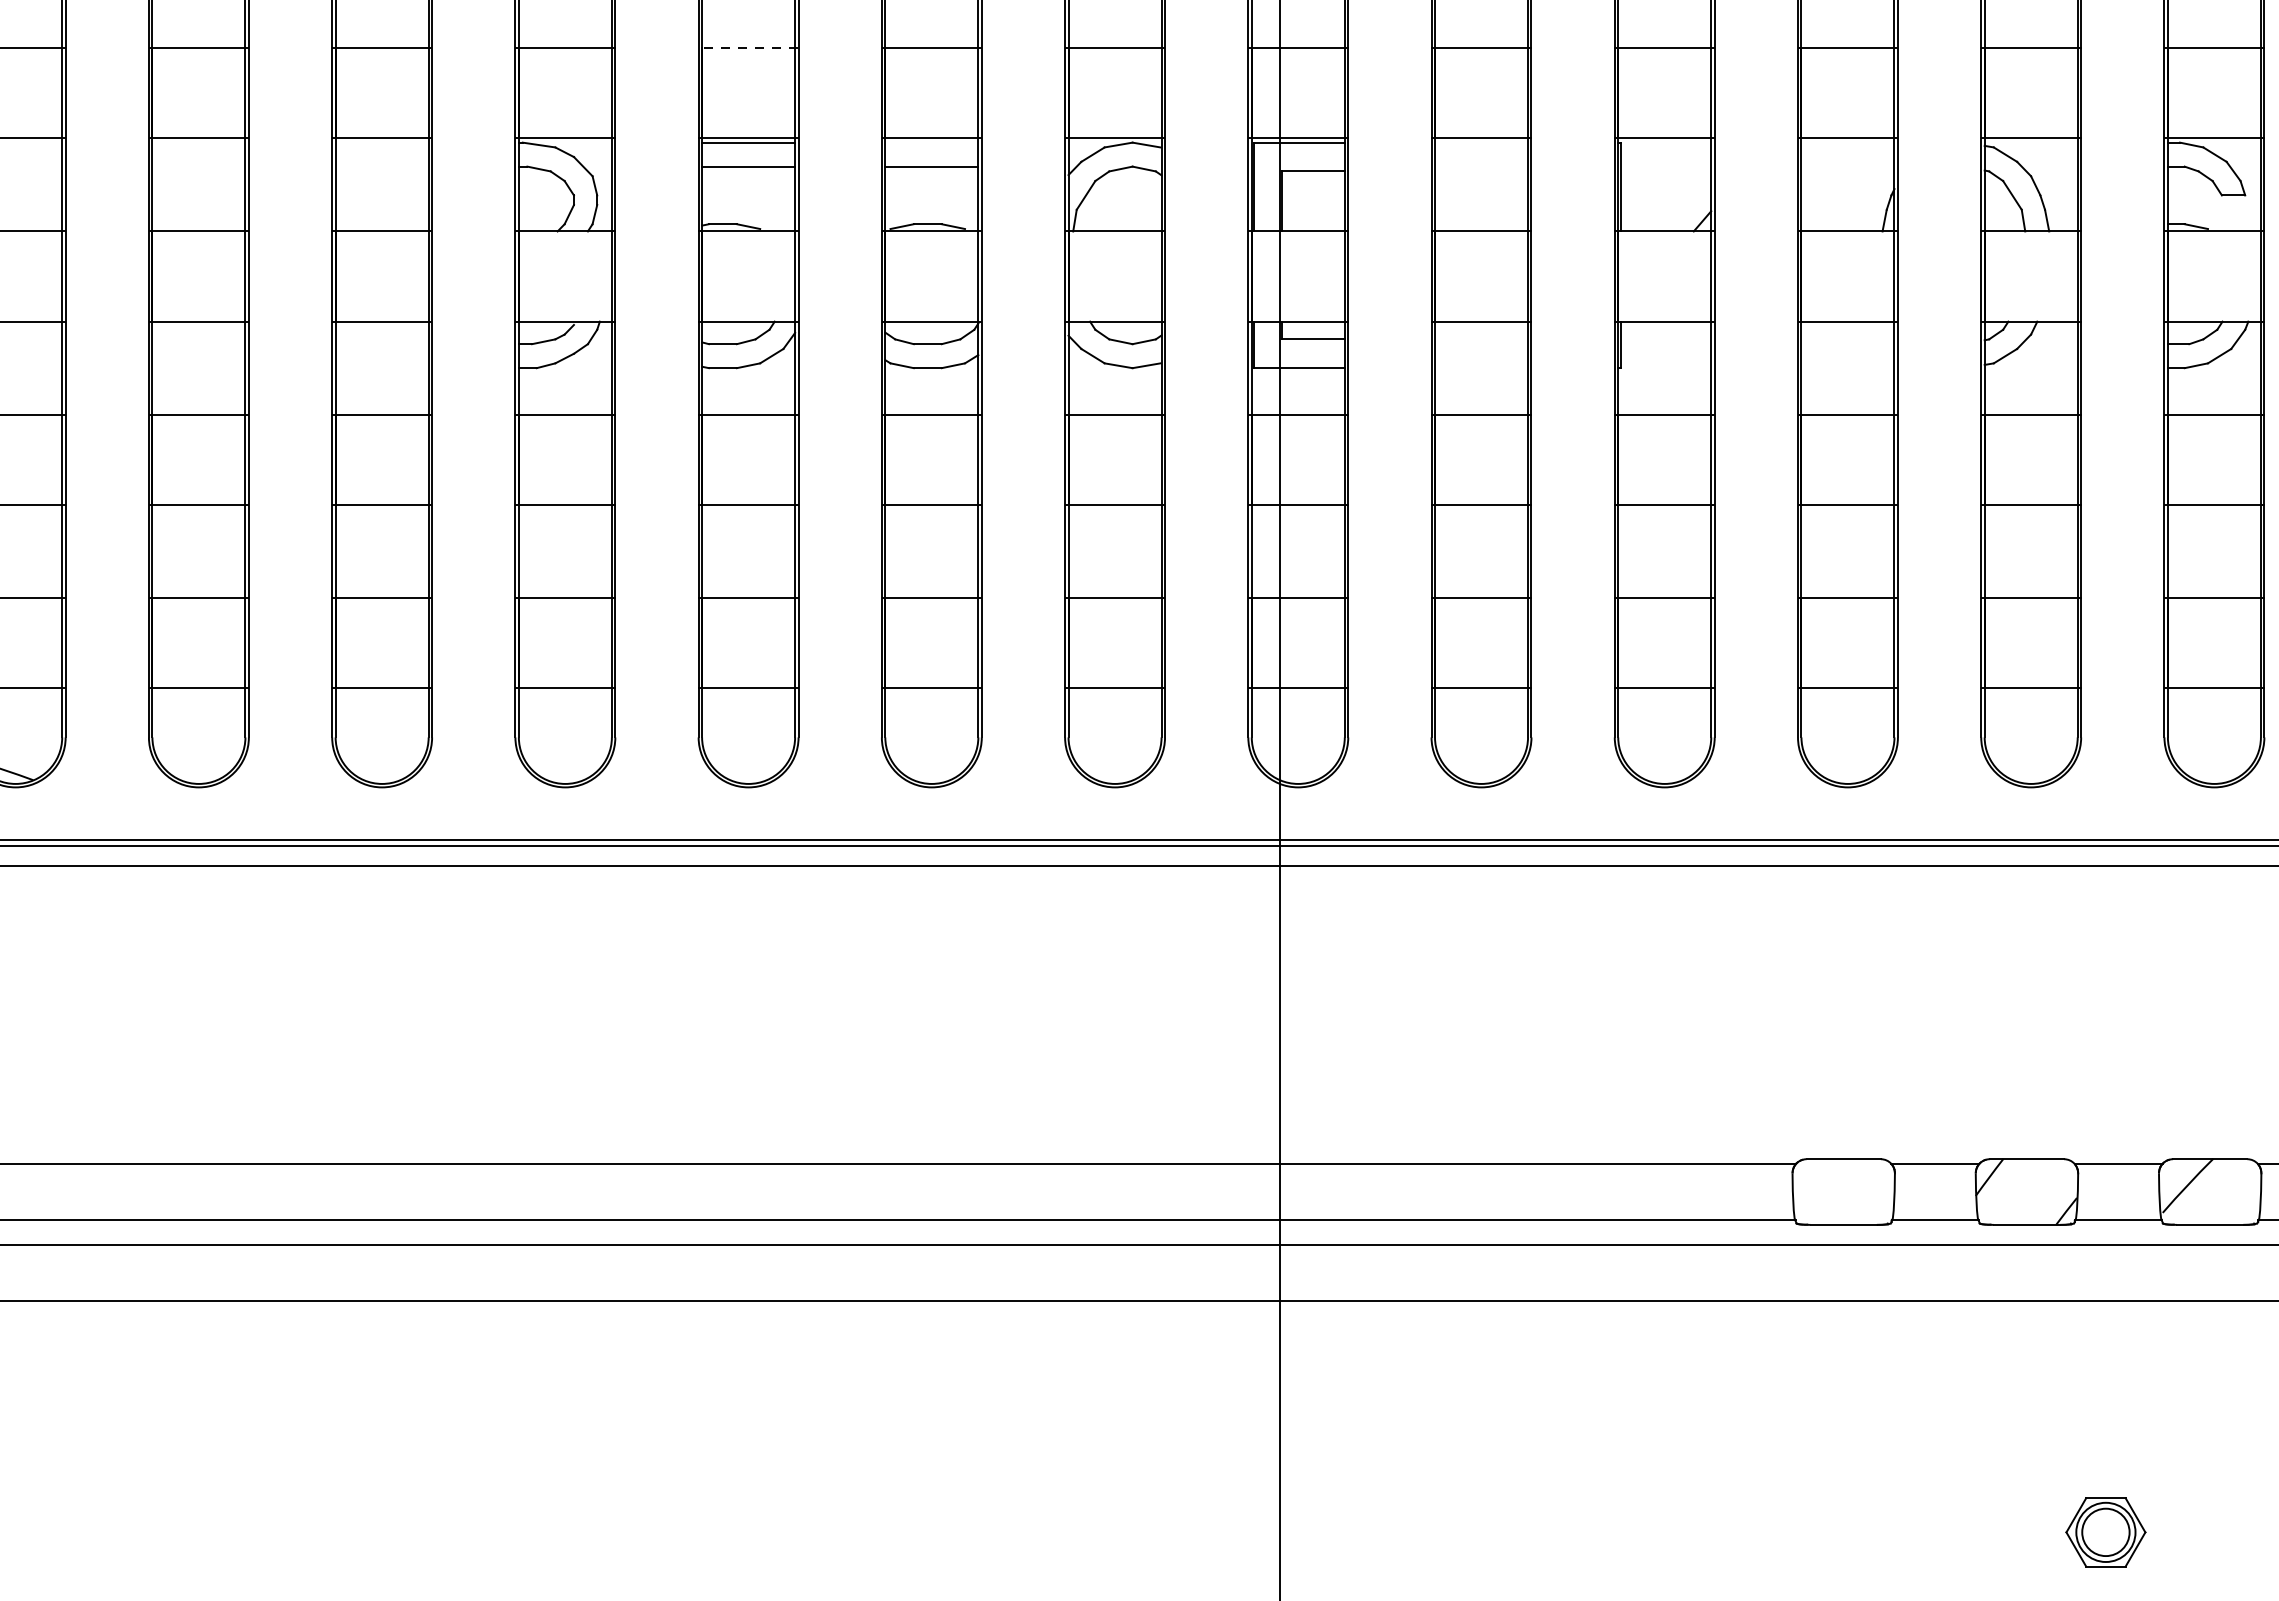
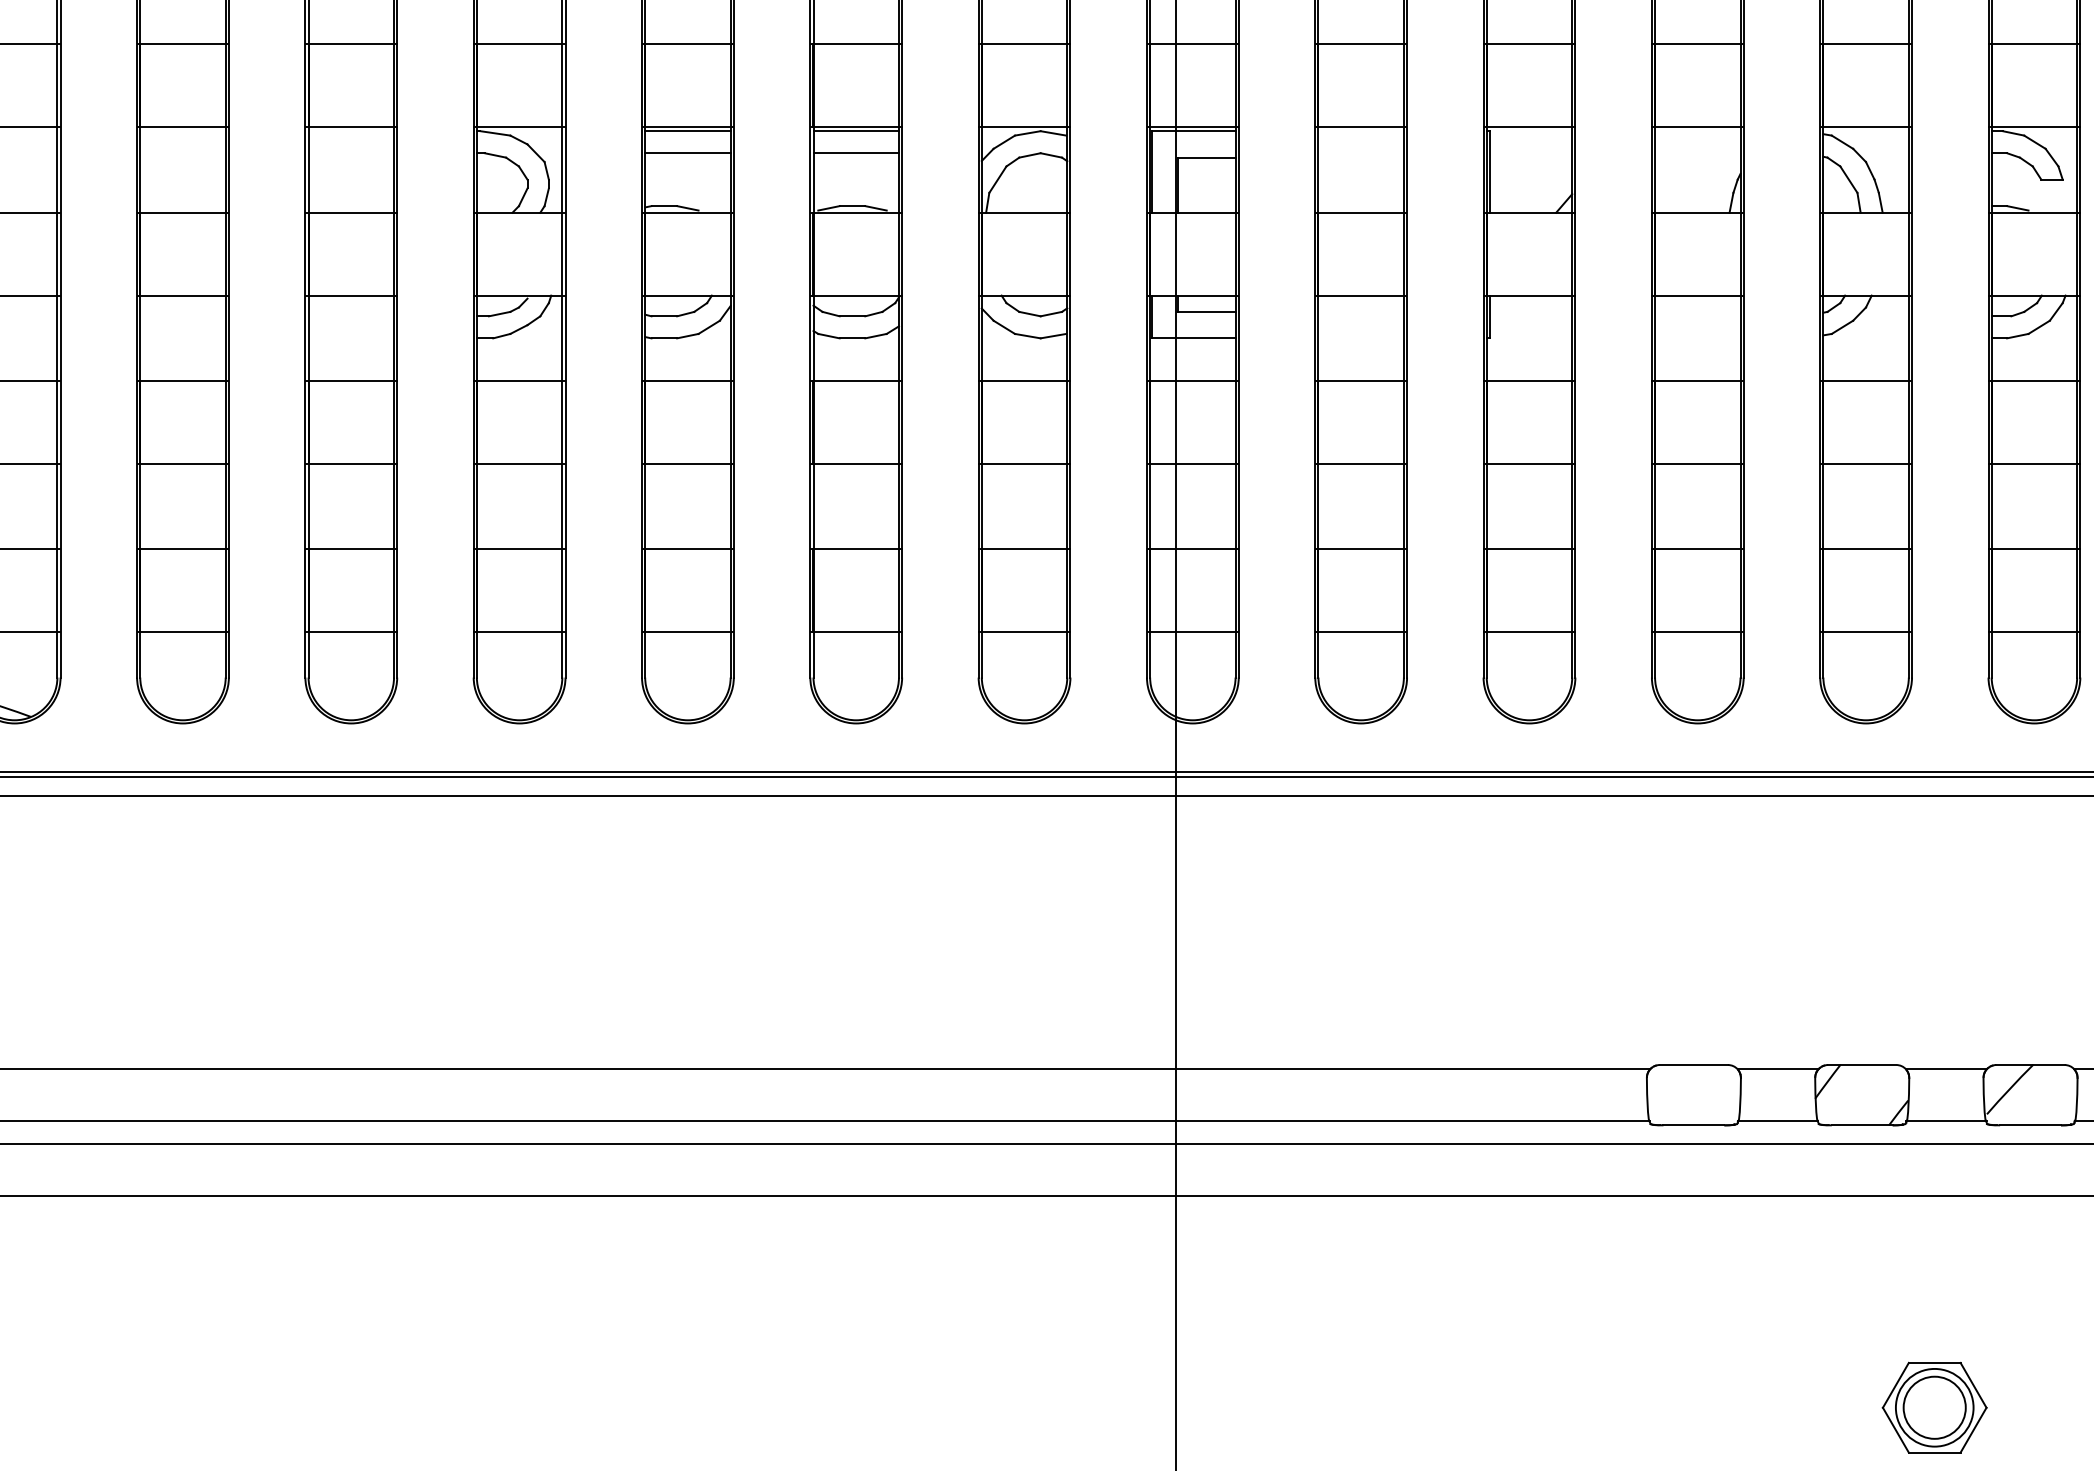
line: (748, 48) -> (687, 44), dashed -> solid
line: (931, 142) -> (855, 131), added
part: (2105, 1532) -> (1934, 1407), size x1.43

